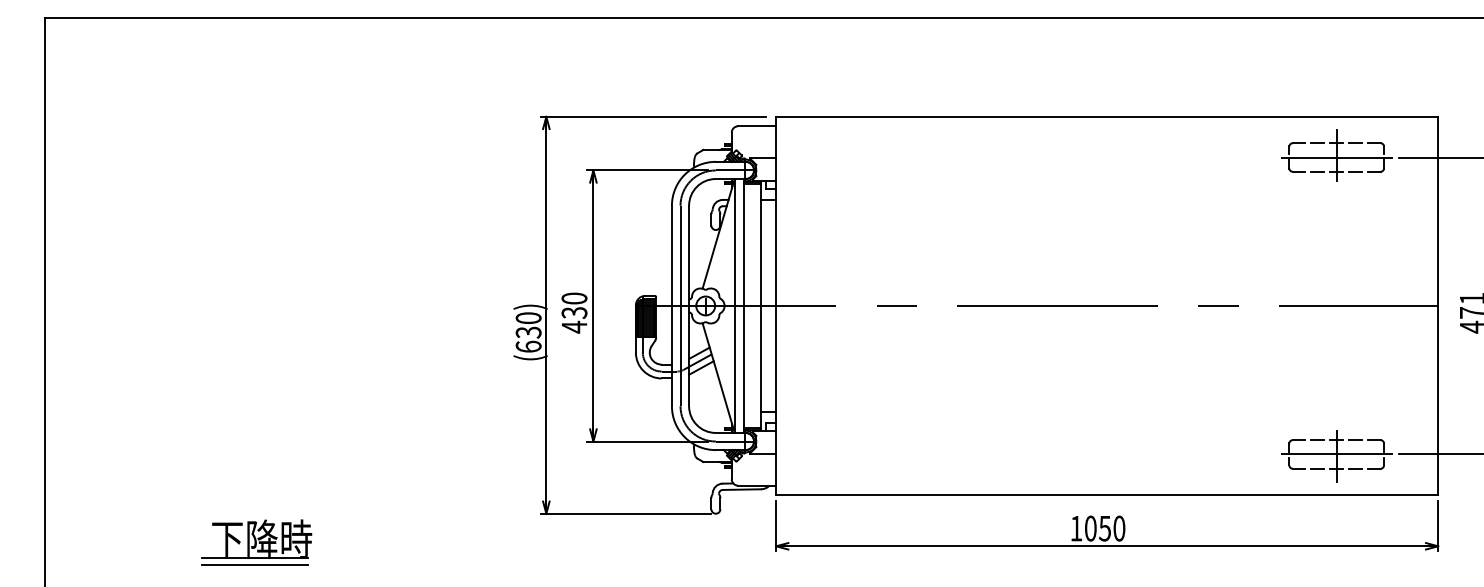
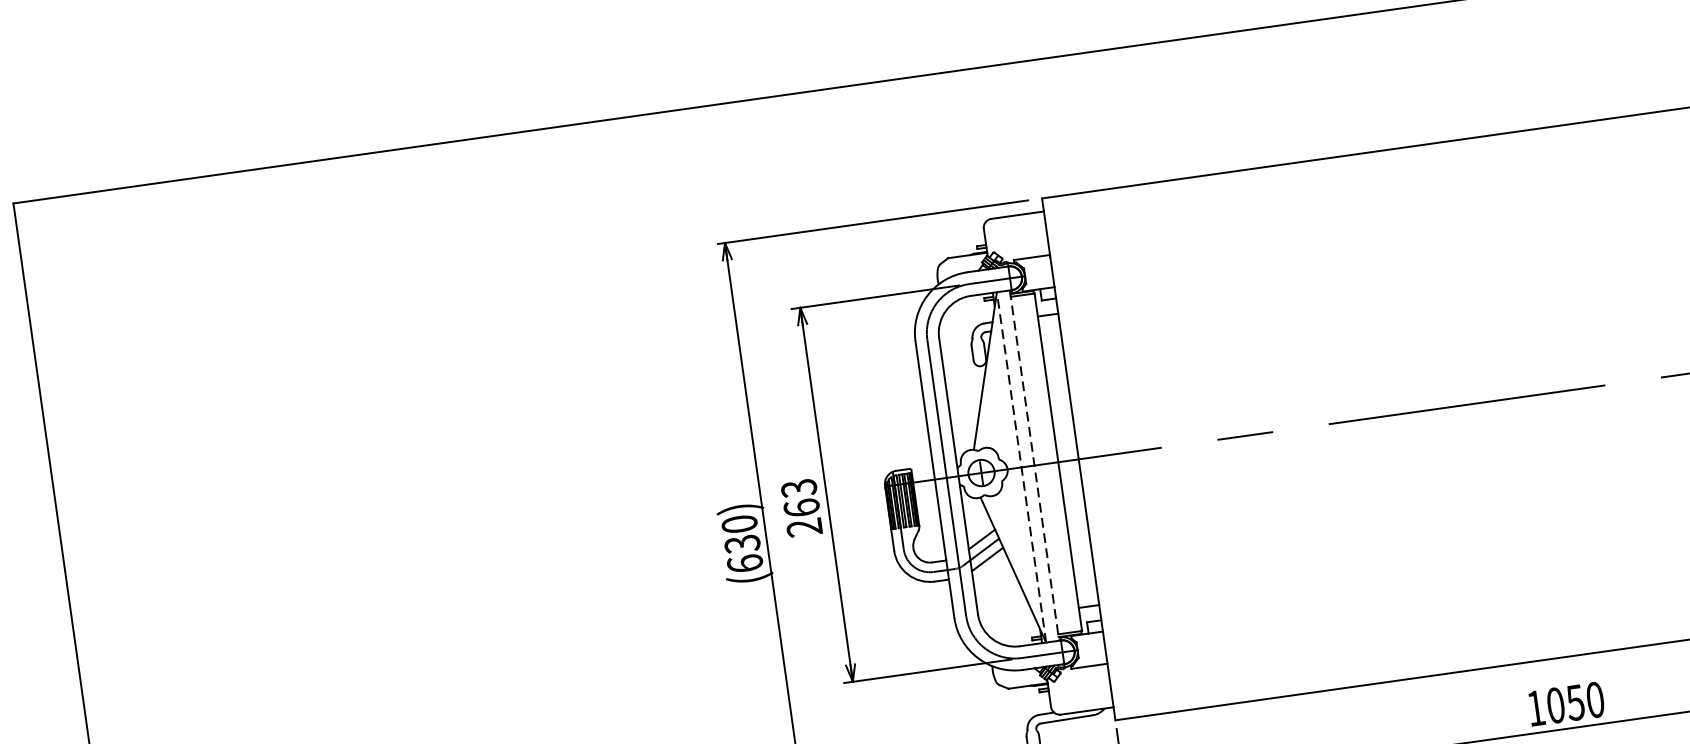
line: (734, 305) -> (1021, 466), solid -> dashed
line: (744, 305) -> (1034, 464), solid -> dashed
text: (574, 312) -> (801, 507), 430 -> 263

